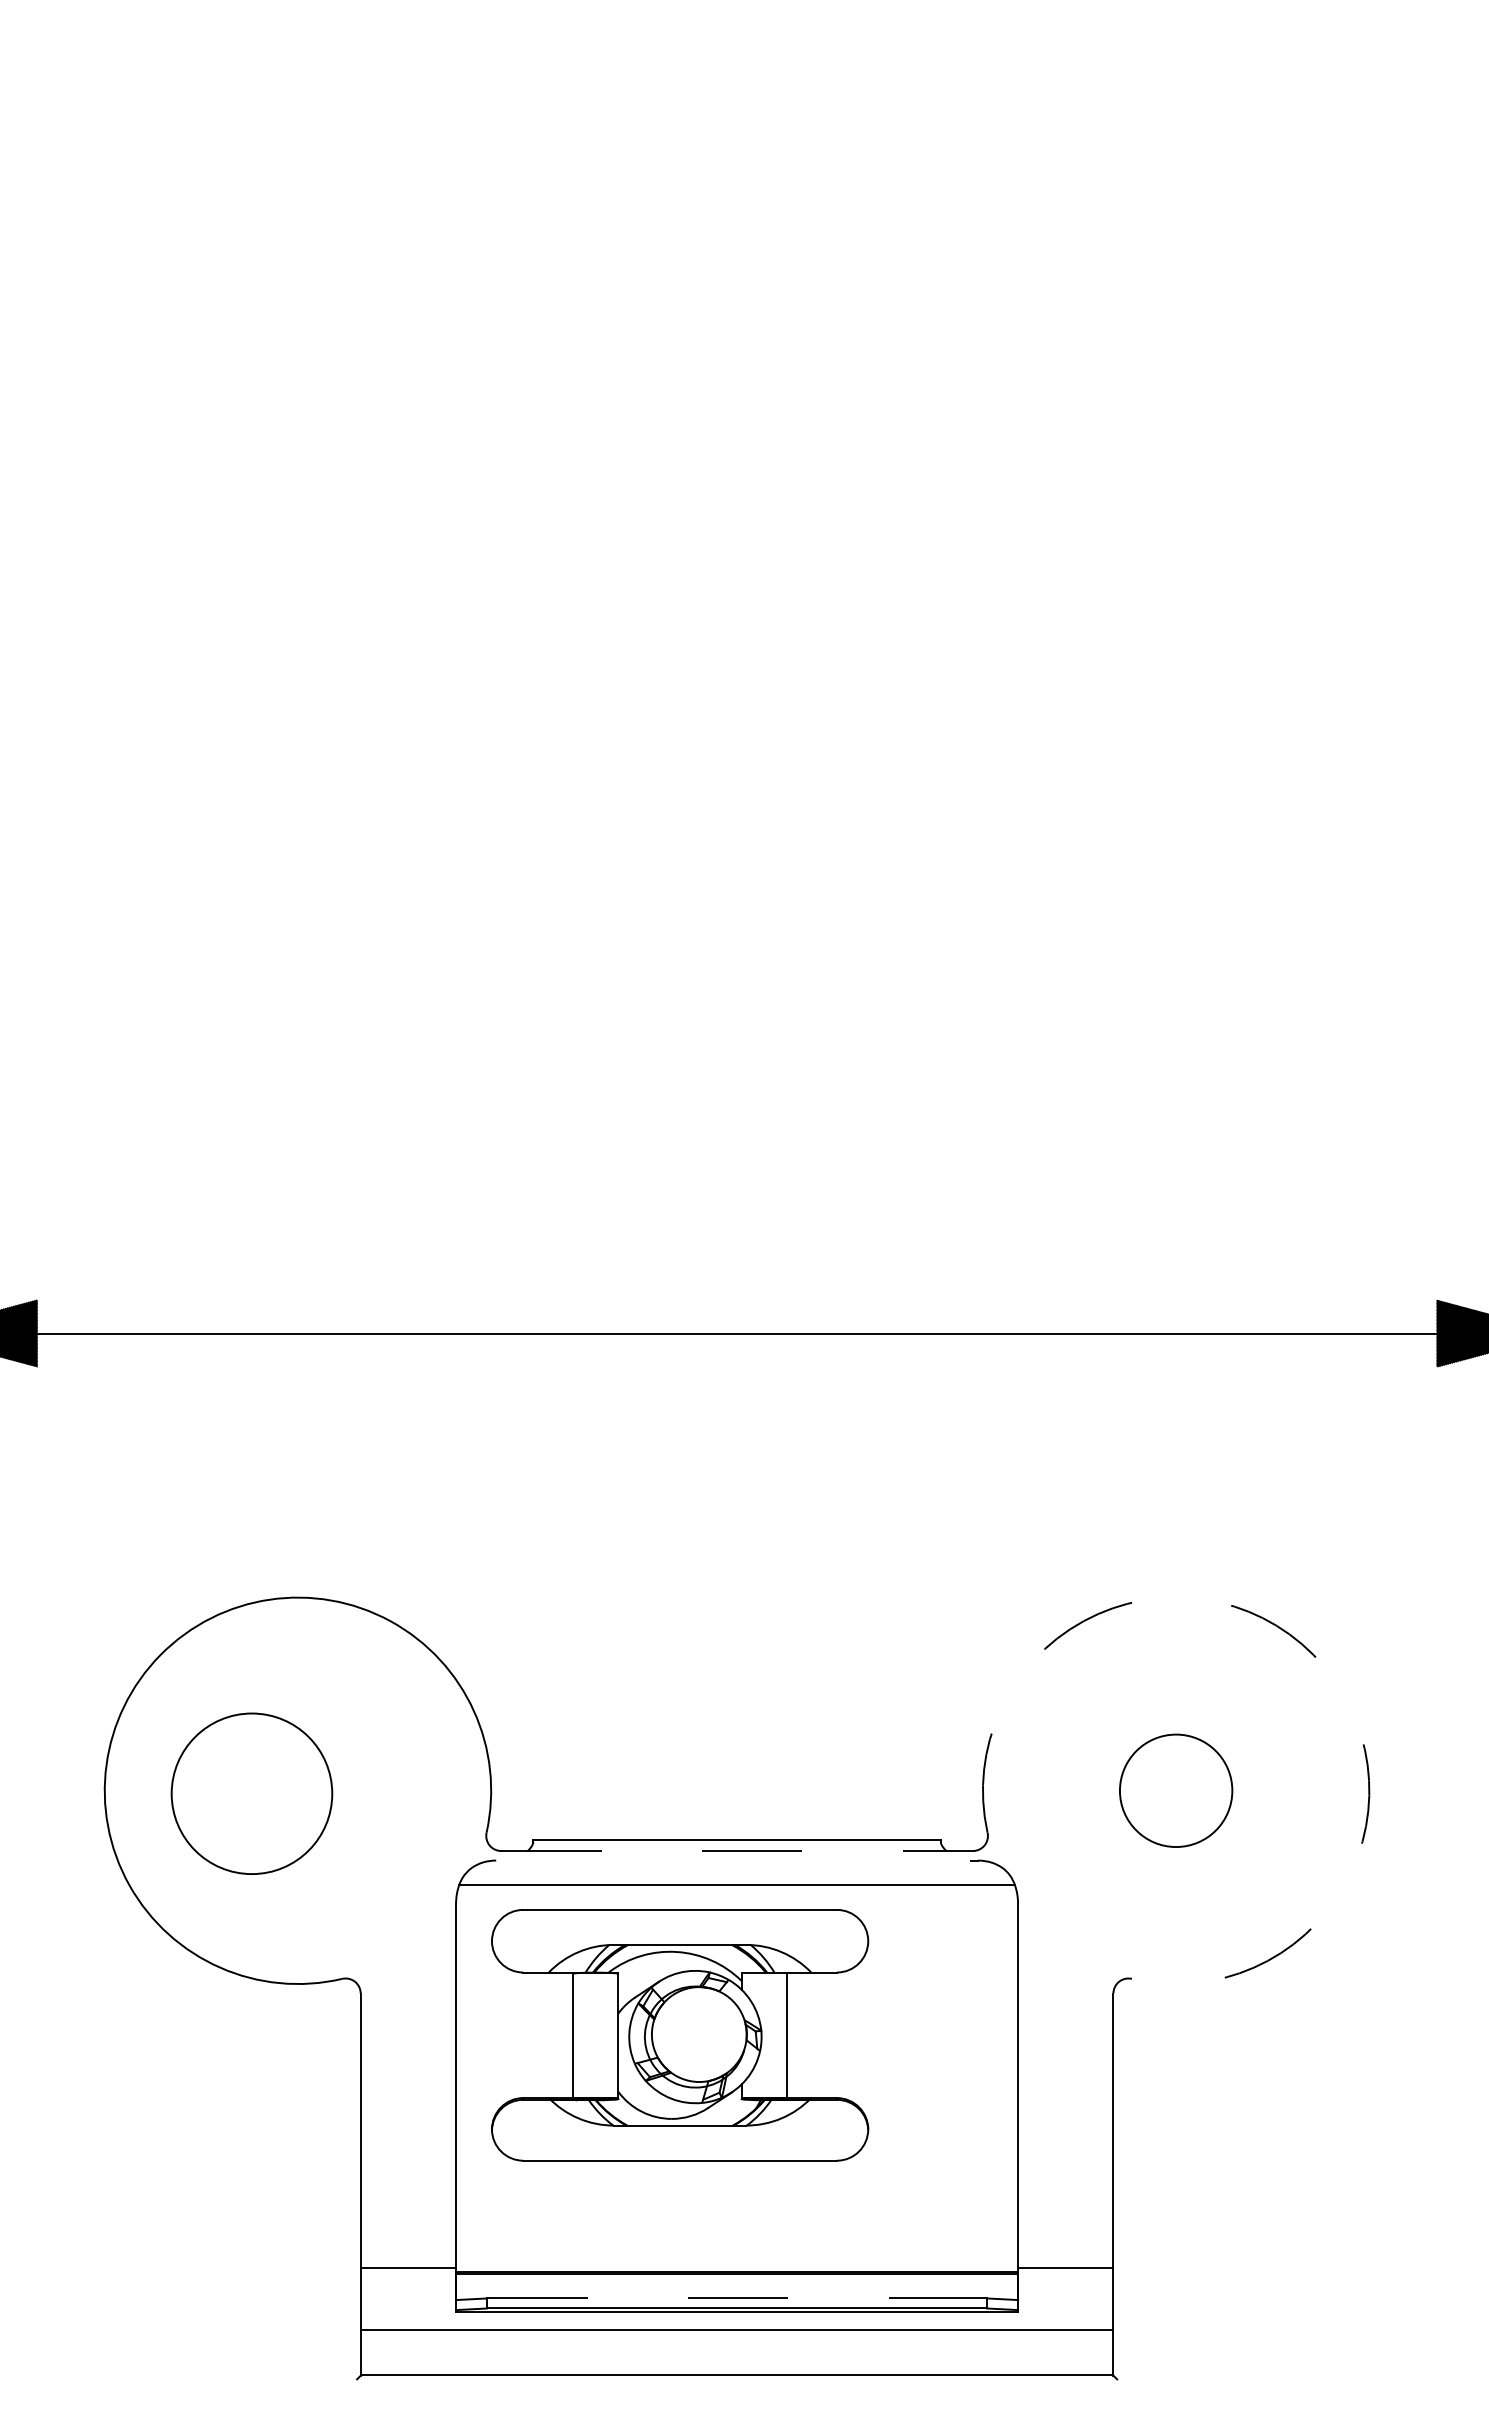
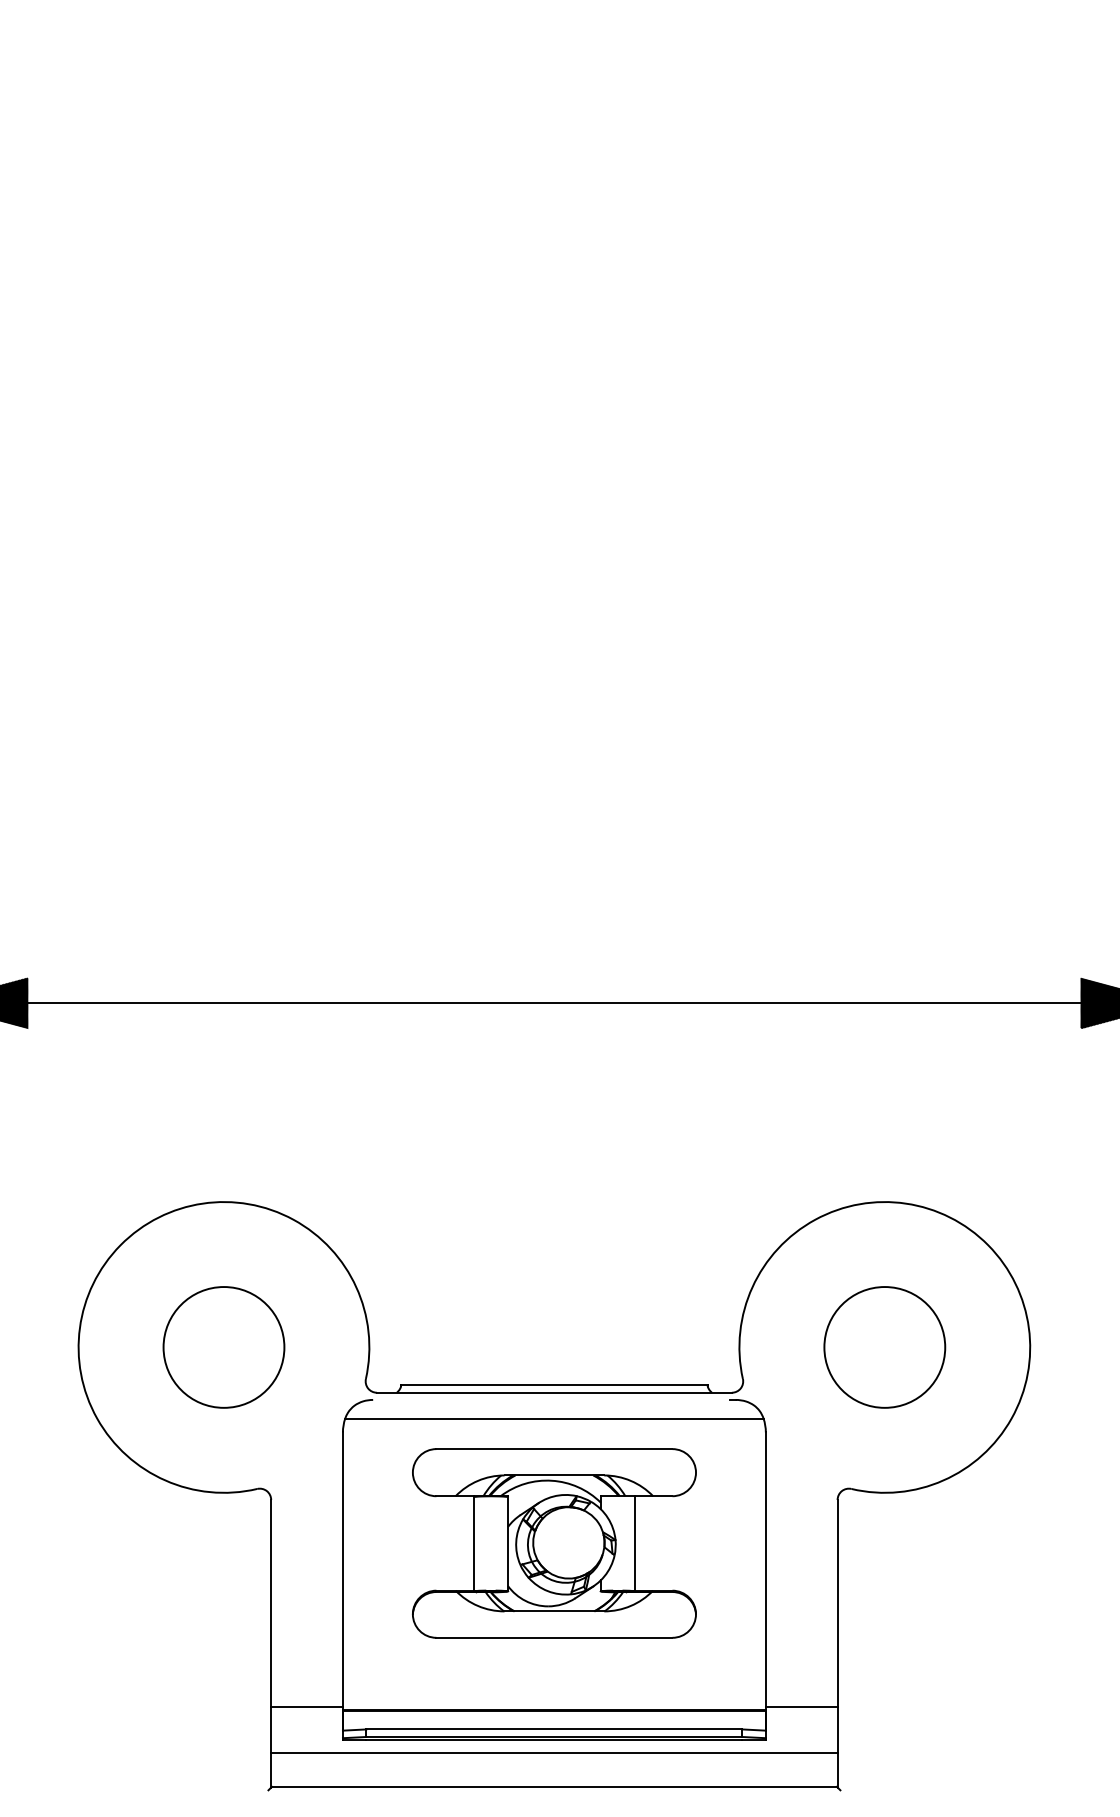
arc: (1313, 1655) -> (988, 1245), dashed -> solid
circle: (1175, 1790) -> (884, 1347), size x1.43
circle: (251, 1793) -> (223, 1347), moved
line: (737, 1851) -> (554, 1393), dashed -> solid
part: (680, 2035) -> (554, 1543), moved
line: (737, 2298) -> (554, 1729), dashed -> solid

